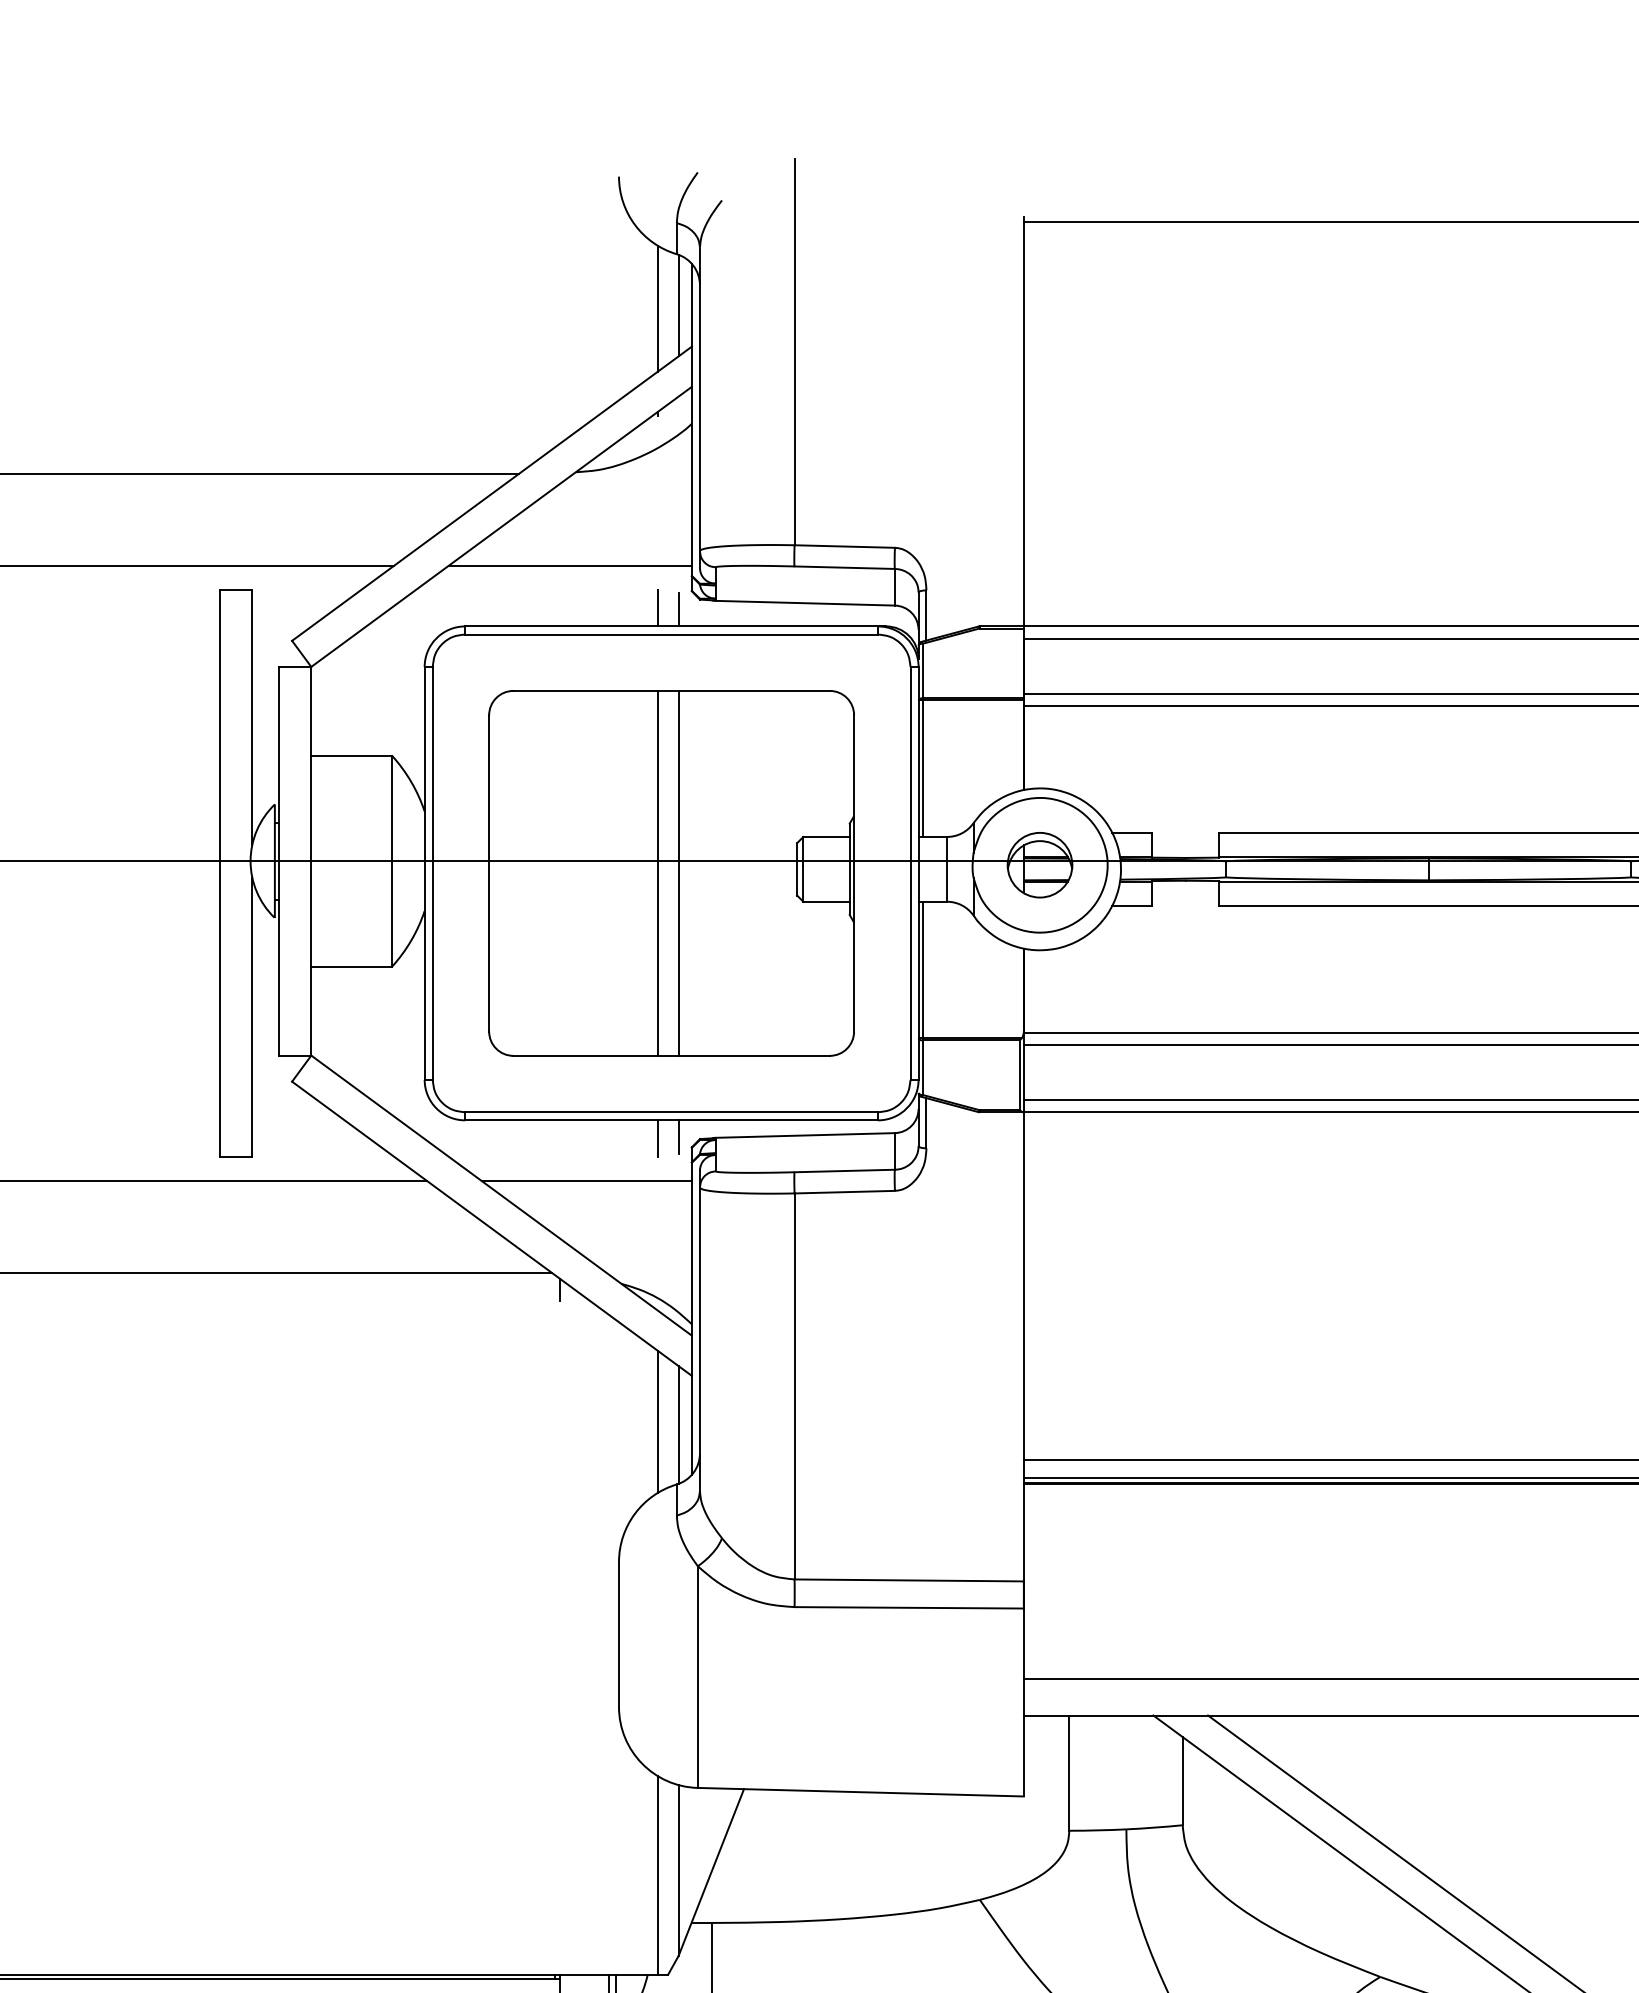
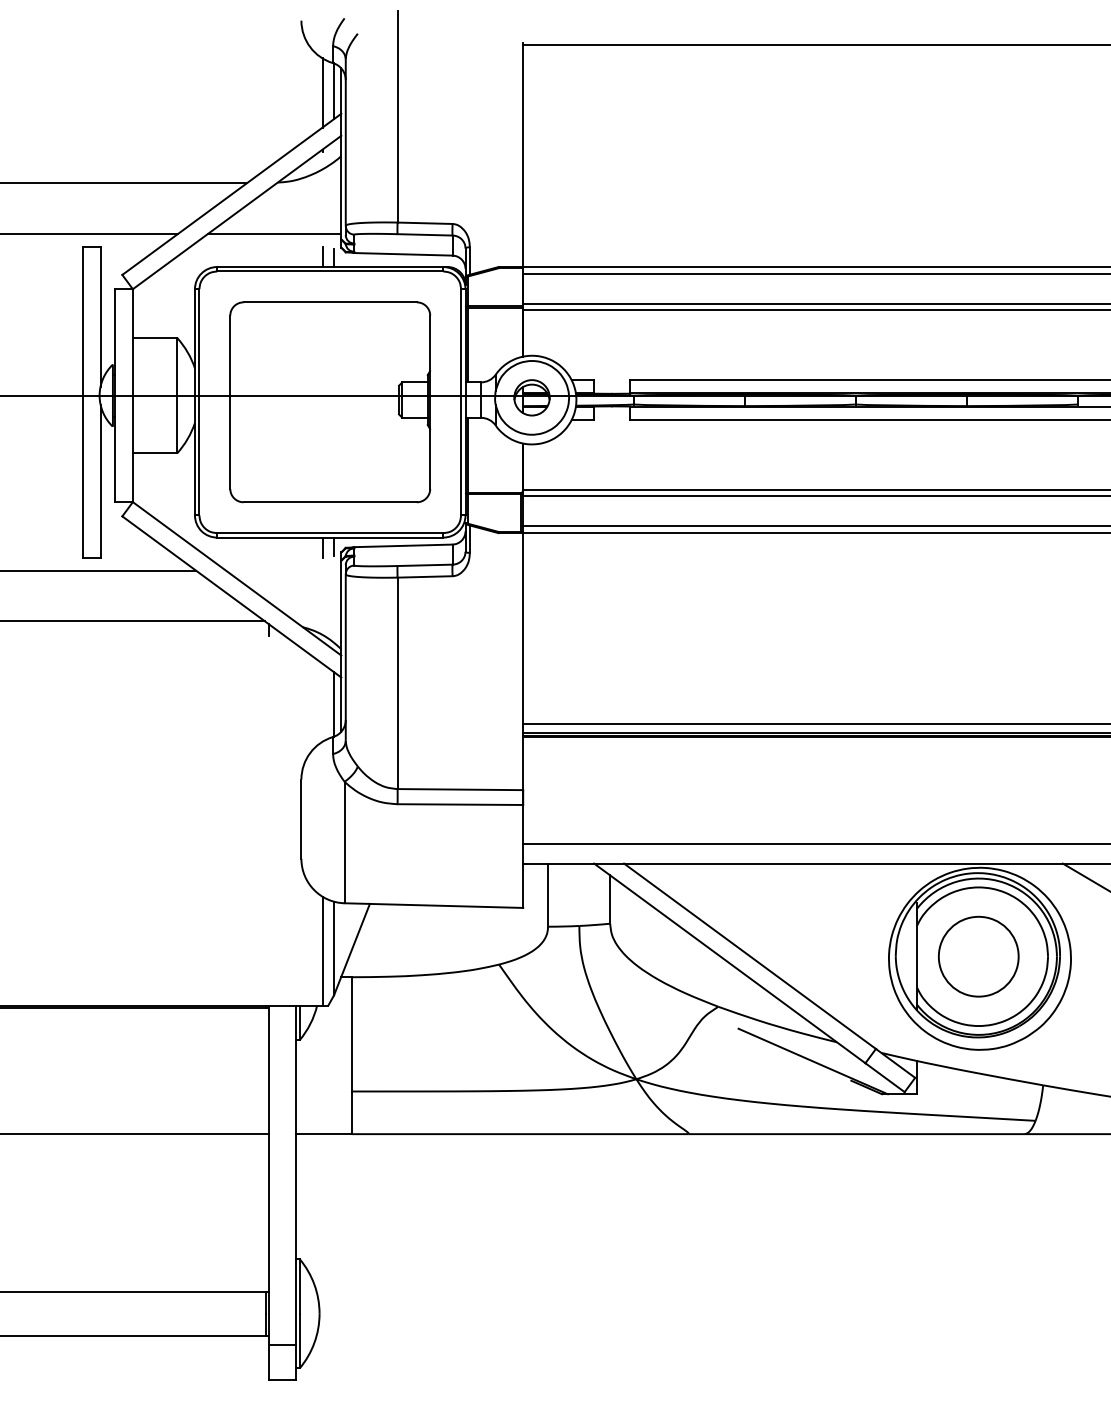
line: (657, 873) -> (322, 402), removed
line: (679, 873) -> (334, 402), removed
line: (586, 1180) -> (283, 570), removed
line: (657, 1421) -> (322, 702), removed

